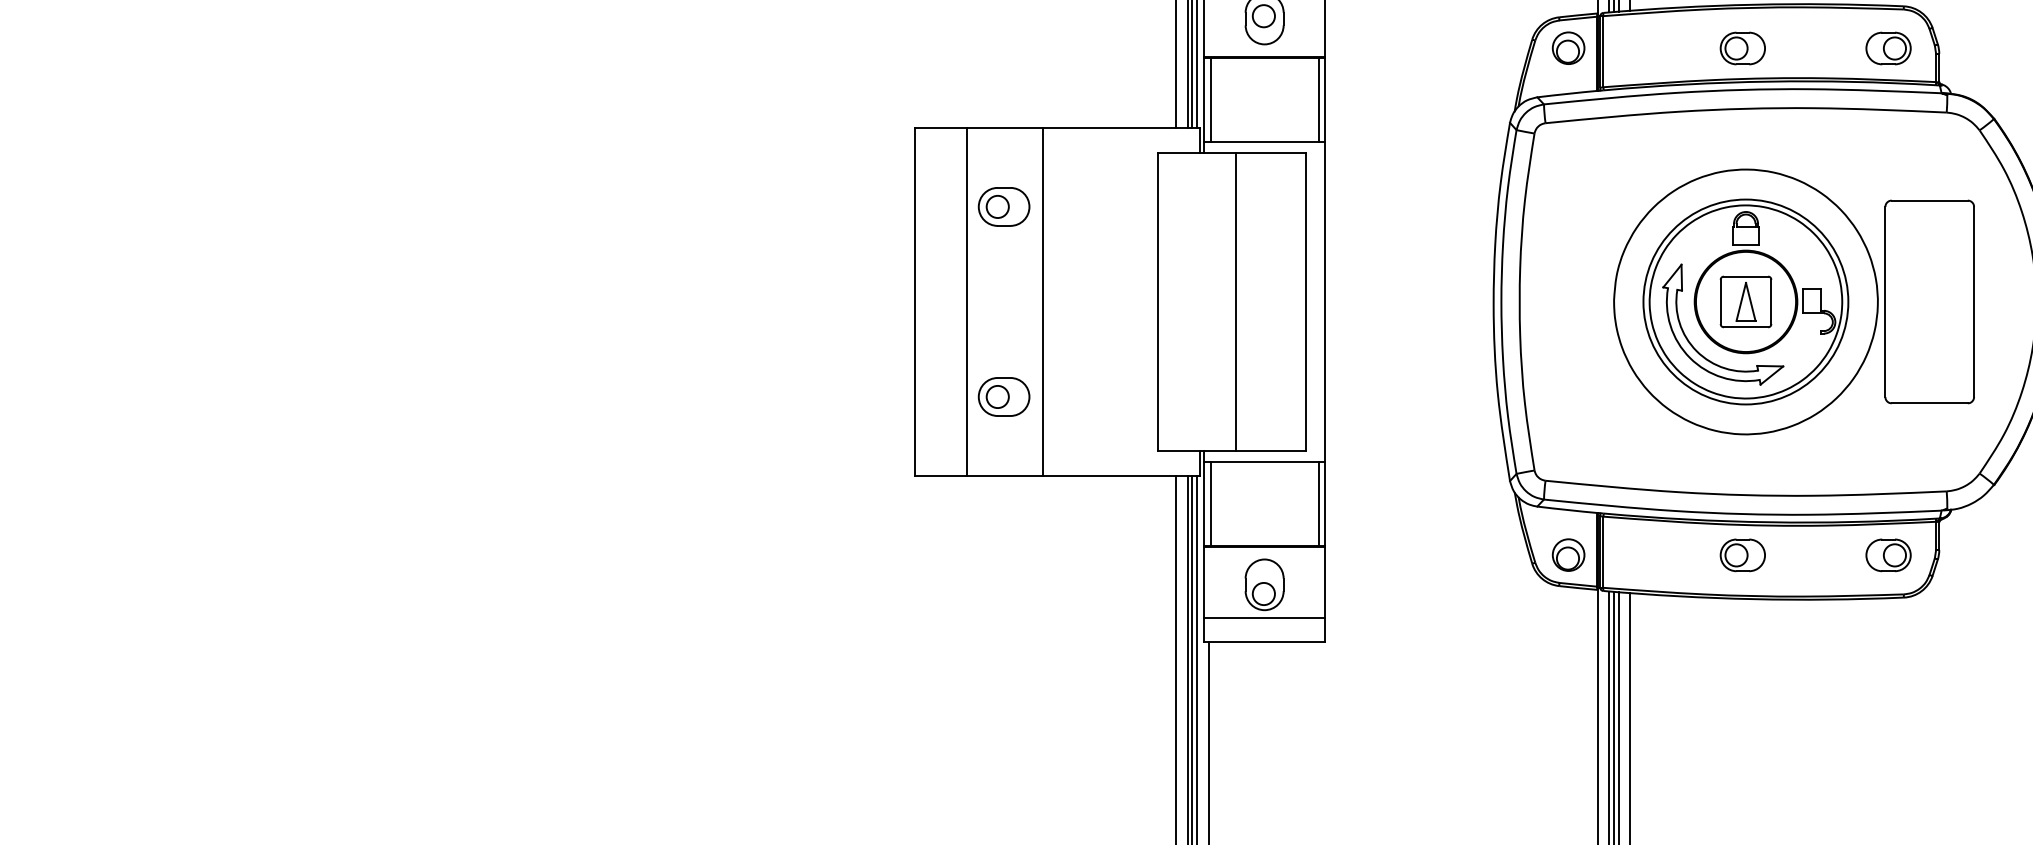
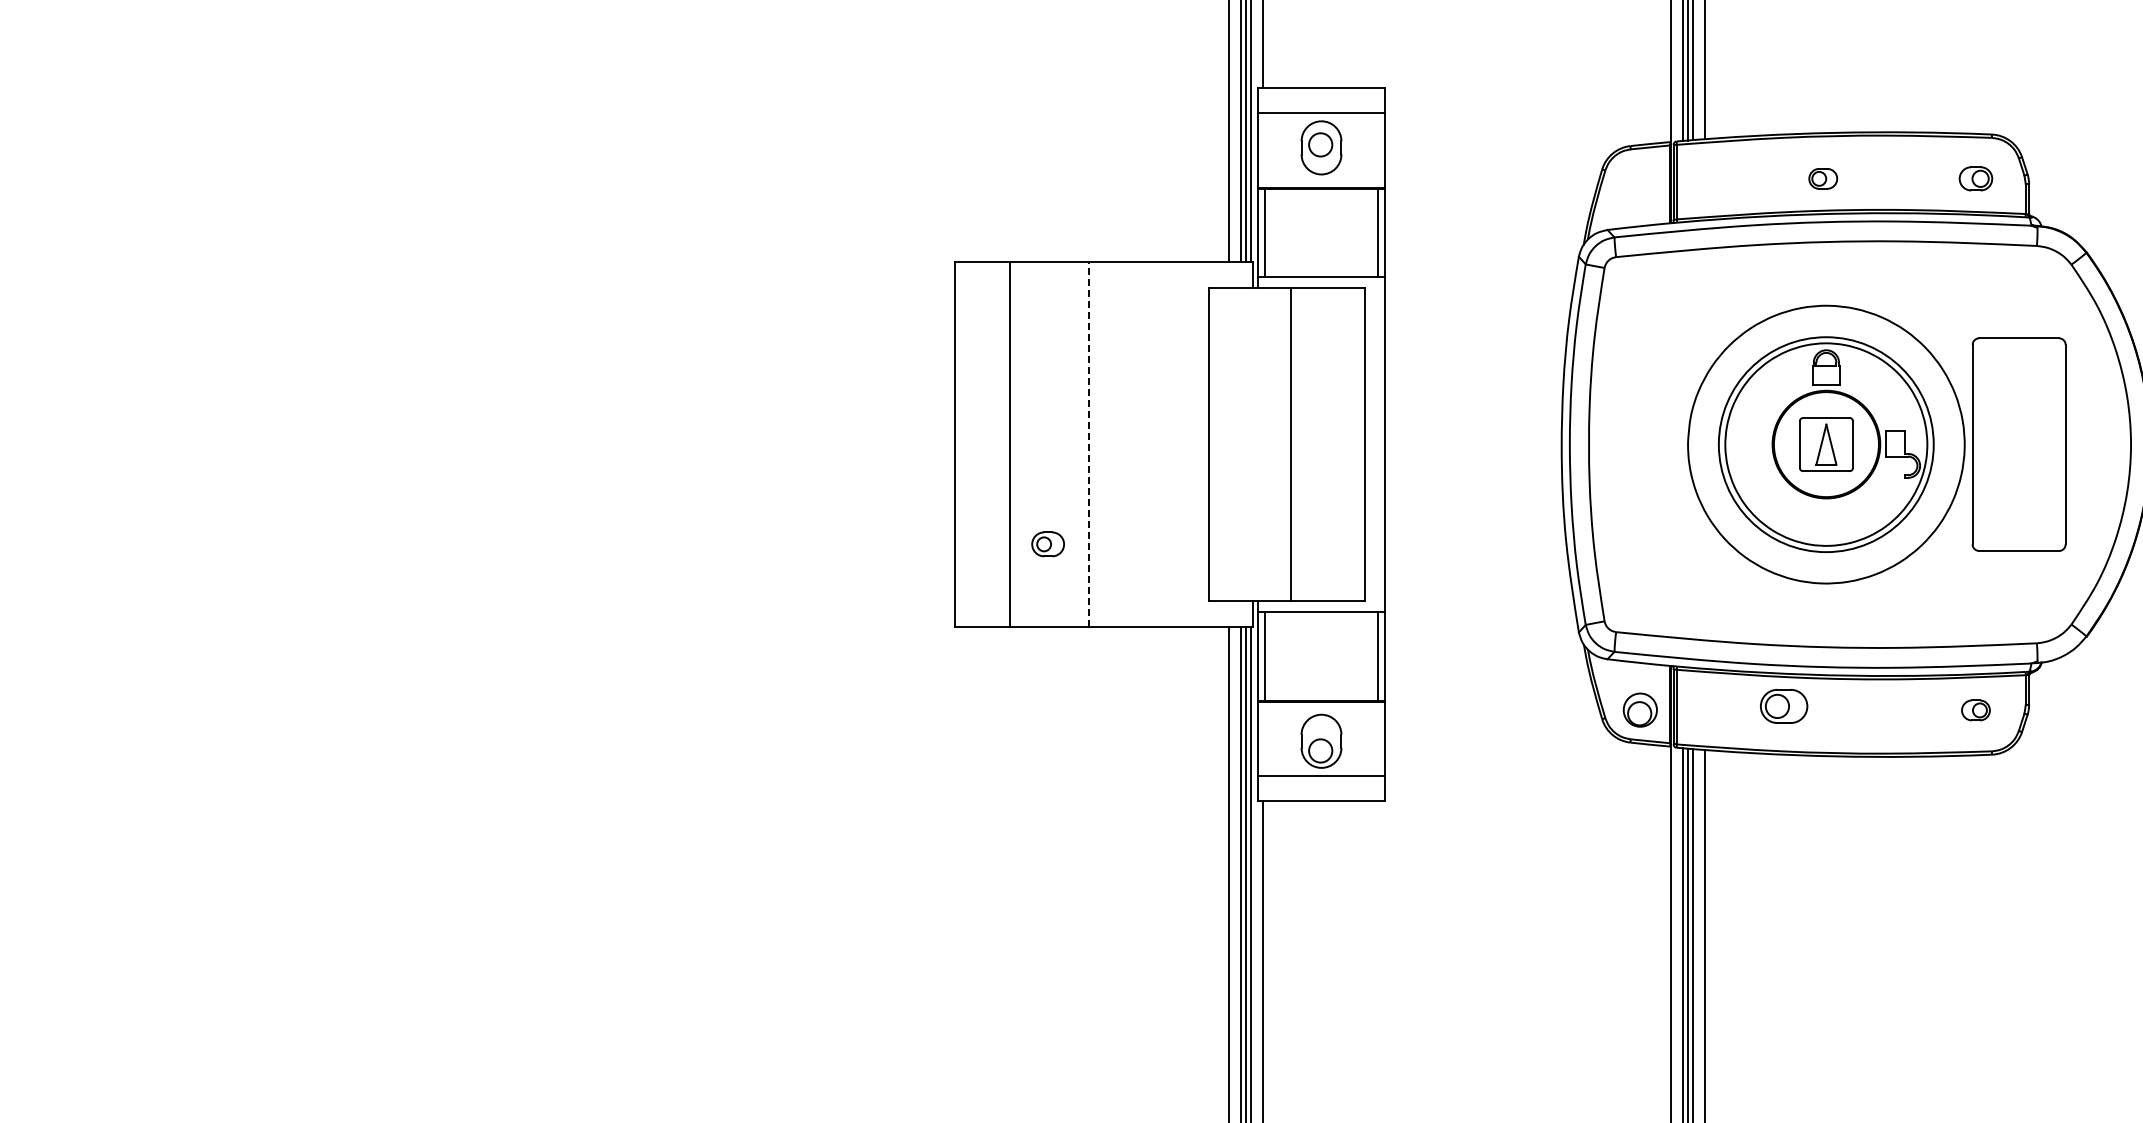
part: (1567, 48) -> (1639, 178), removed
part: (1743, 48) -> (1823, 178), size x0.6
part: (1888, 48) -> (1975, 178), size x0.7
part: (1003, 206) -> (1047, 344), removed
line: (1043, 301) -> (1089, 444), solid -> dashed
part: (1697, 350) -> (1775, 495), removed
part: (1003, 397) -> (1047, 544), size x0.6
part: (1743, 555) -> (1784, 706), moved
part: (1888, 555) -> (1975, 710), size x0.6

